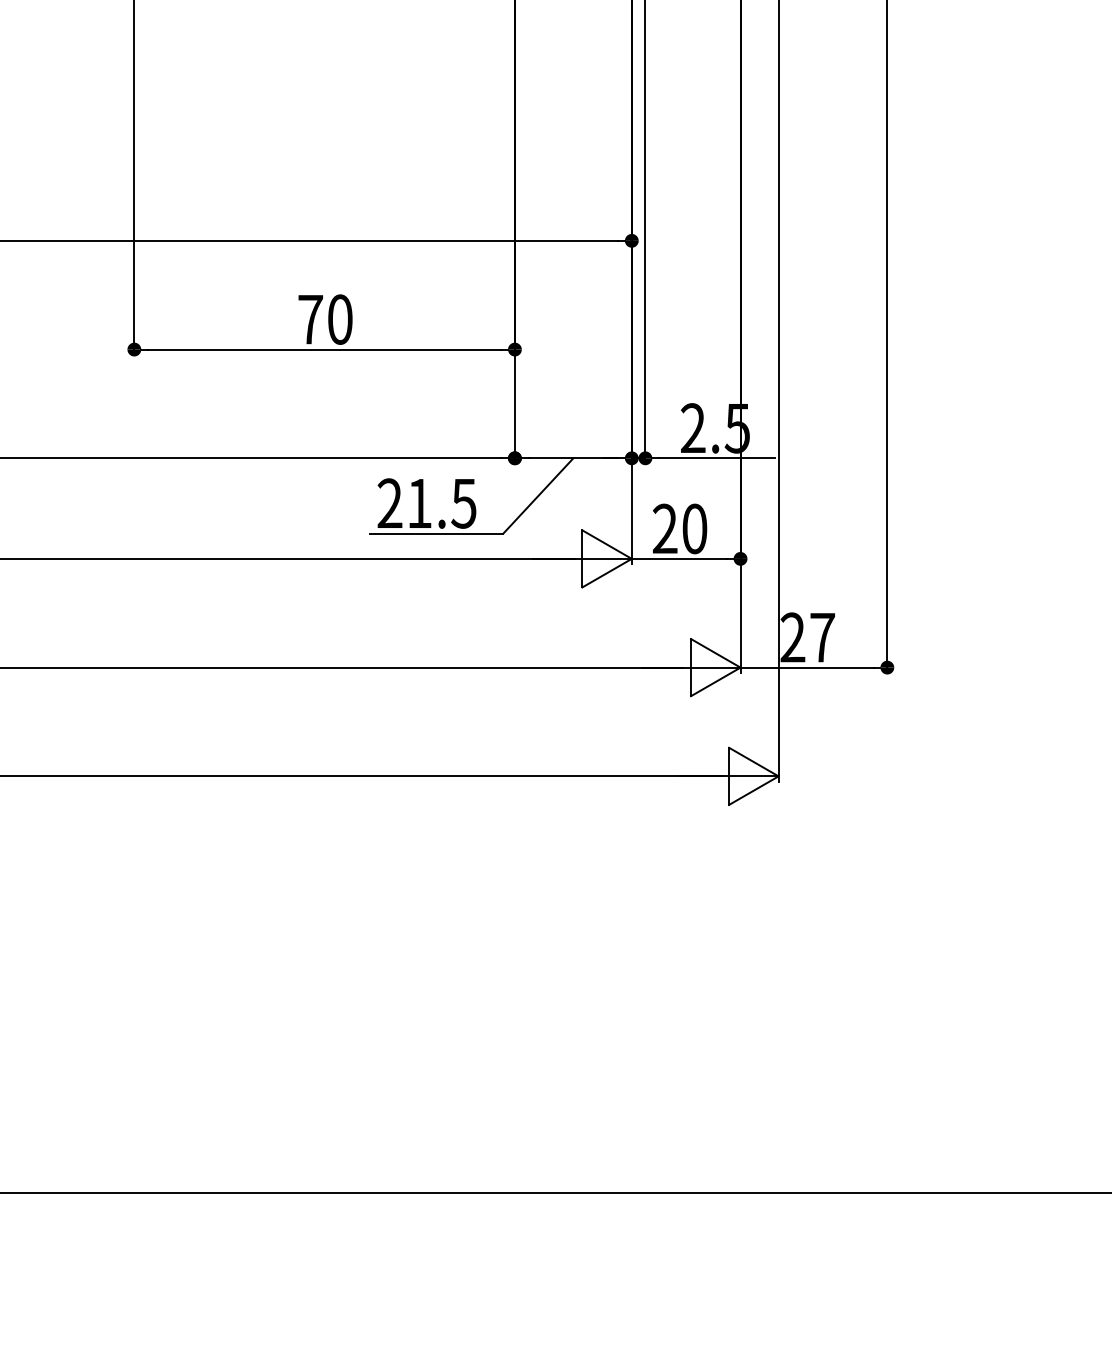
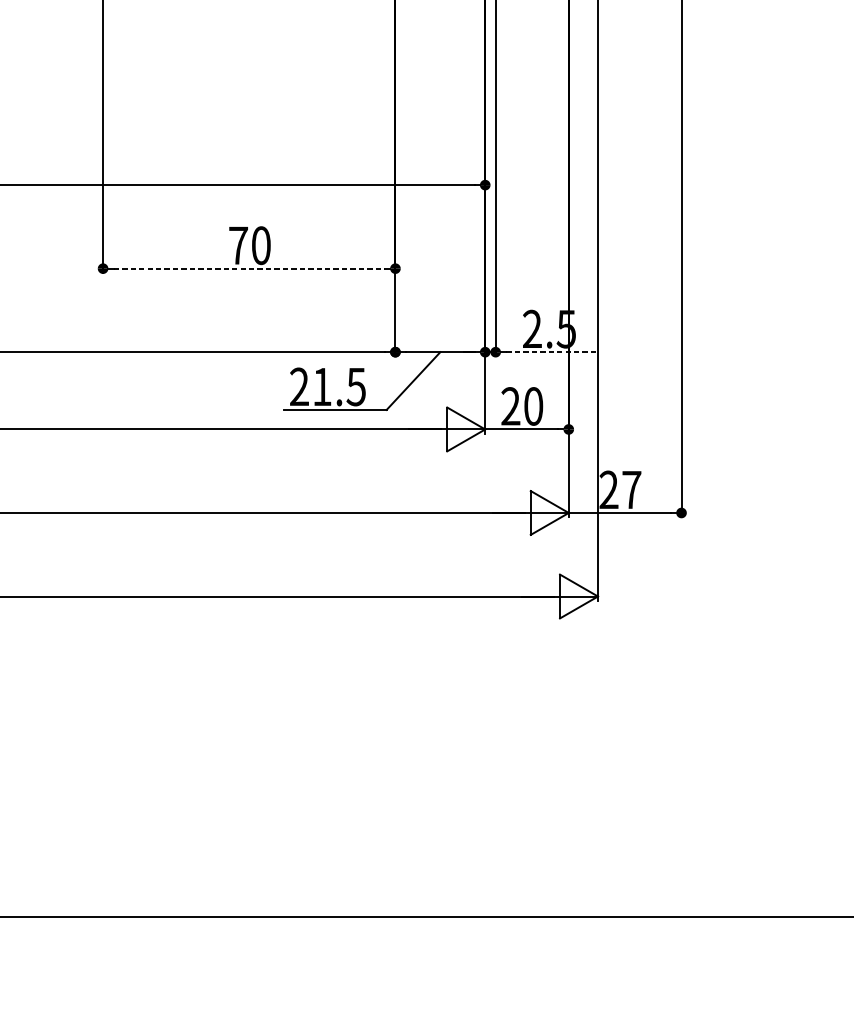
line: (325, 349) -> (249, 268), solid -> dashed
line: (717, 458) -> (551, 352), solid -> dashed

